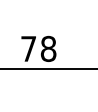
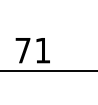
text: (48, 48) -> (42, 50), 78 -> 71

